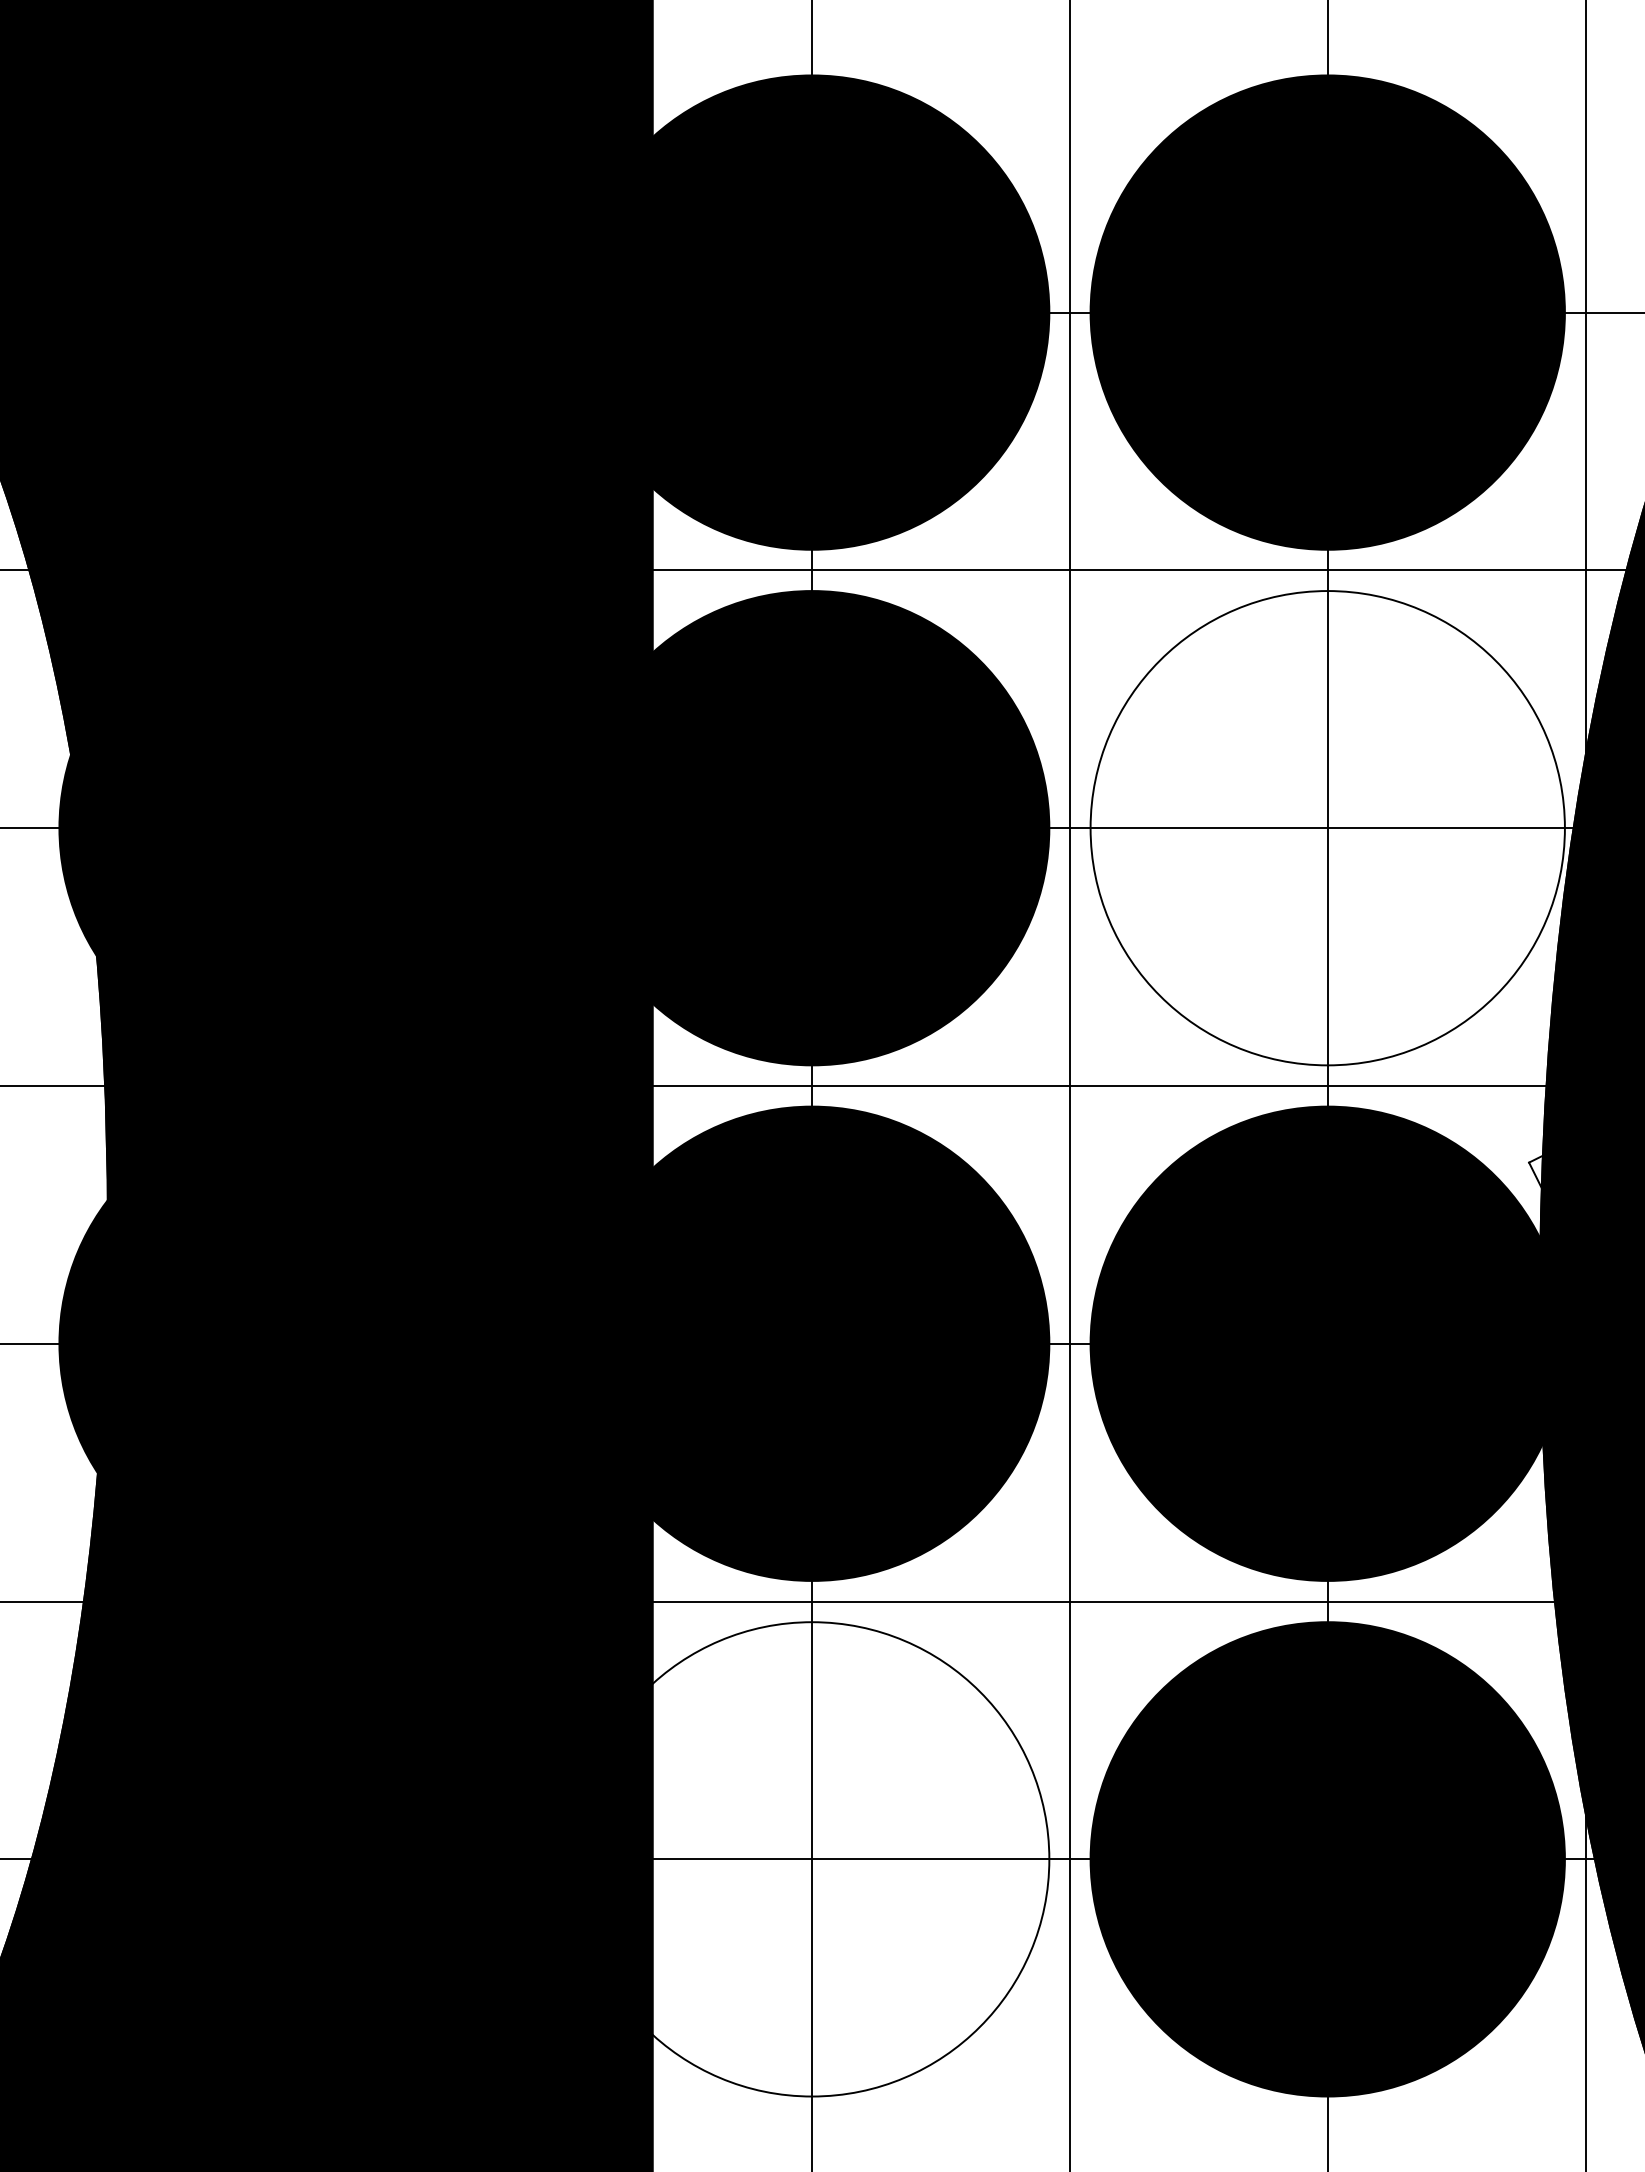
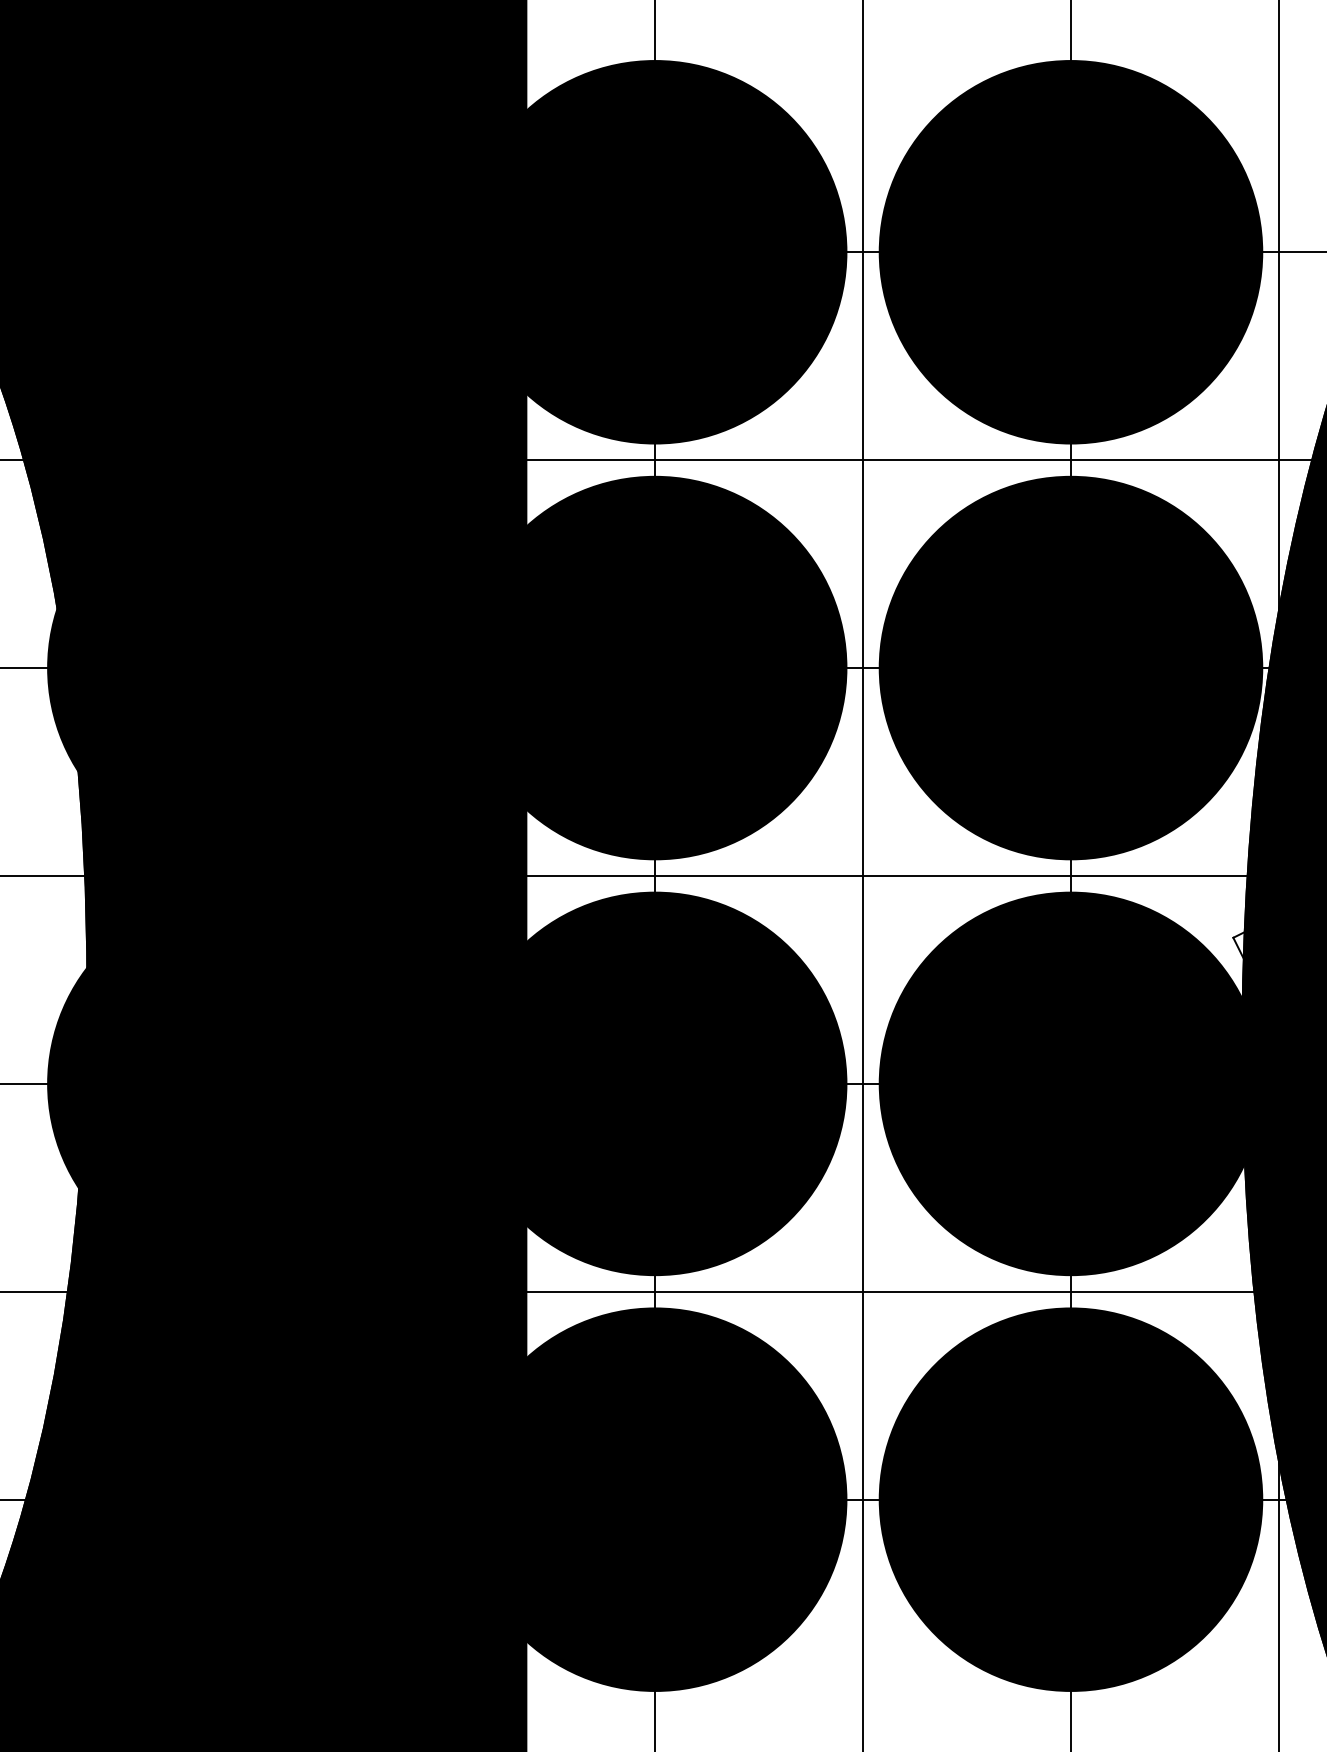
fill: (1327, 828) -> (1070, 668), added
fill: (812, 1859) -> (655, 1499), added

